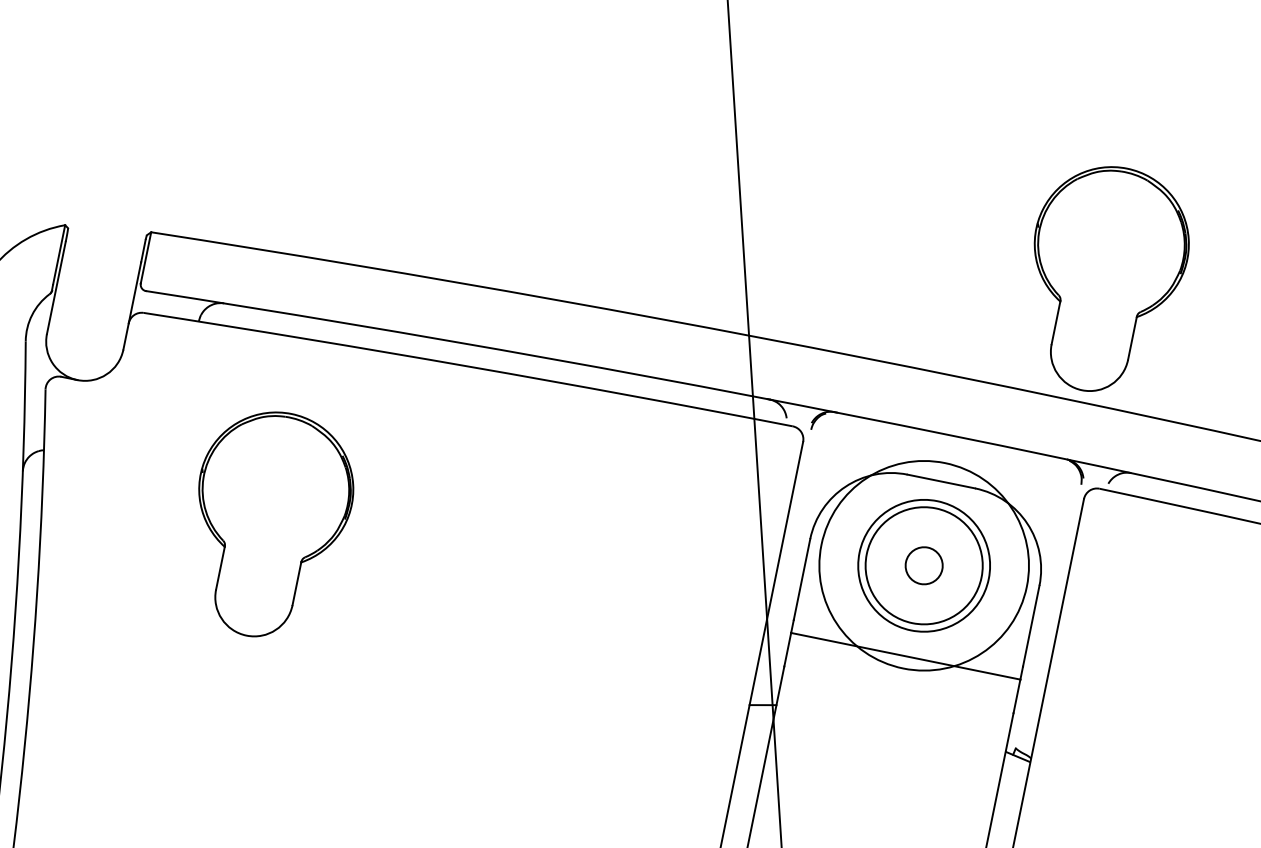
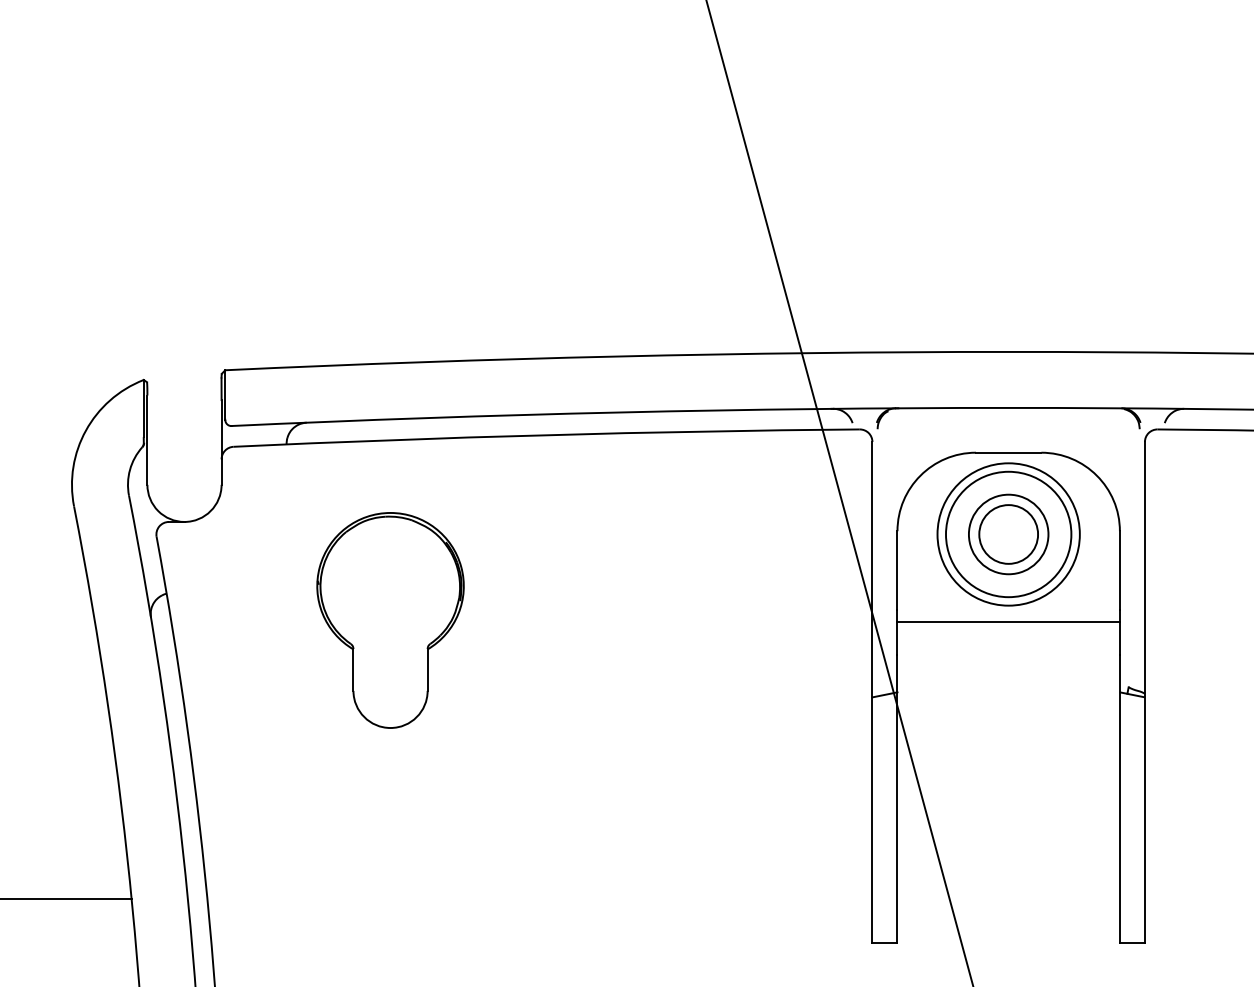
part: (1104, 279) -> (1122, 233), removed
circle: (923, 565) -> (1008, 534), size x0.71
circle: (923, 565) -> (1008, 534), size x0.71
circle: (923, 565) -> (1008, 534), size x1.67

